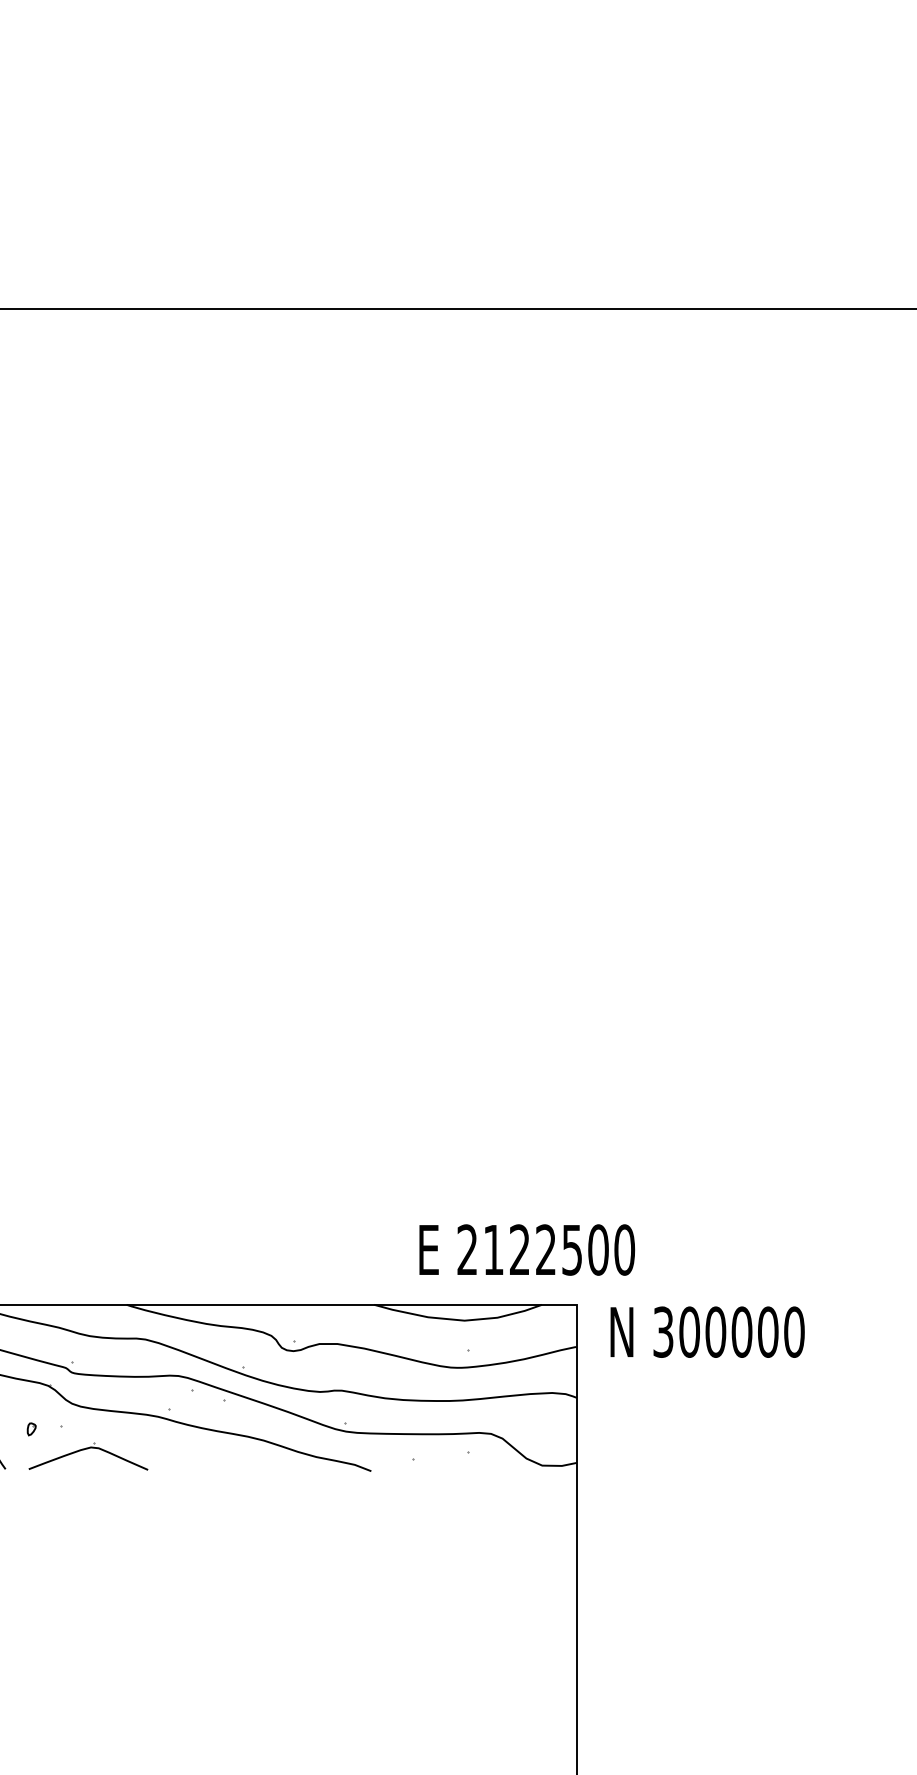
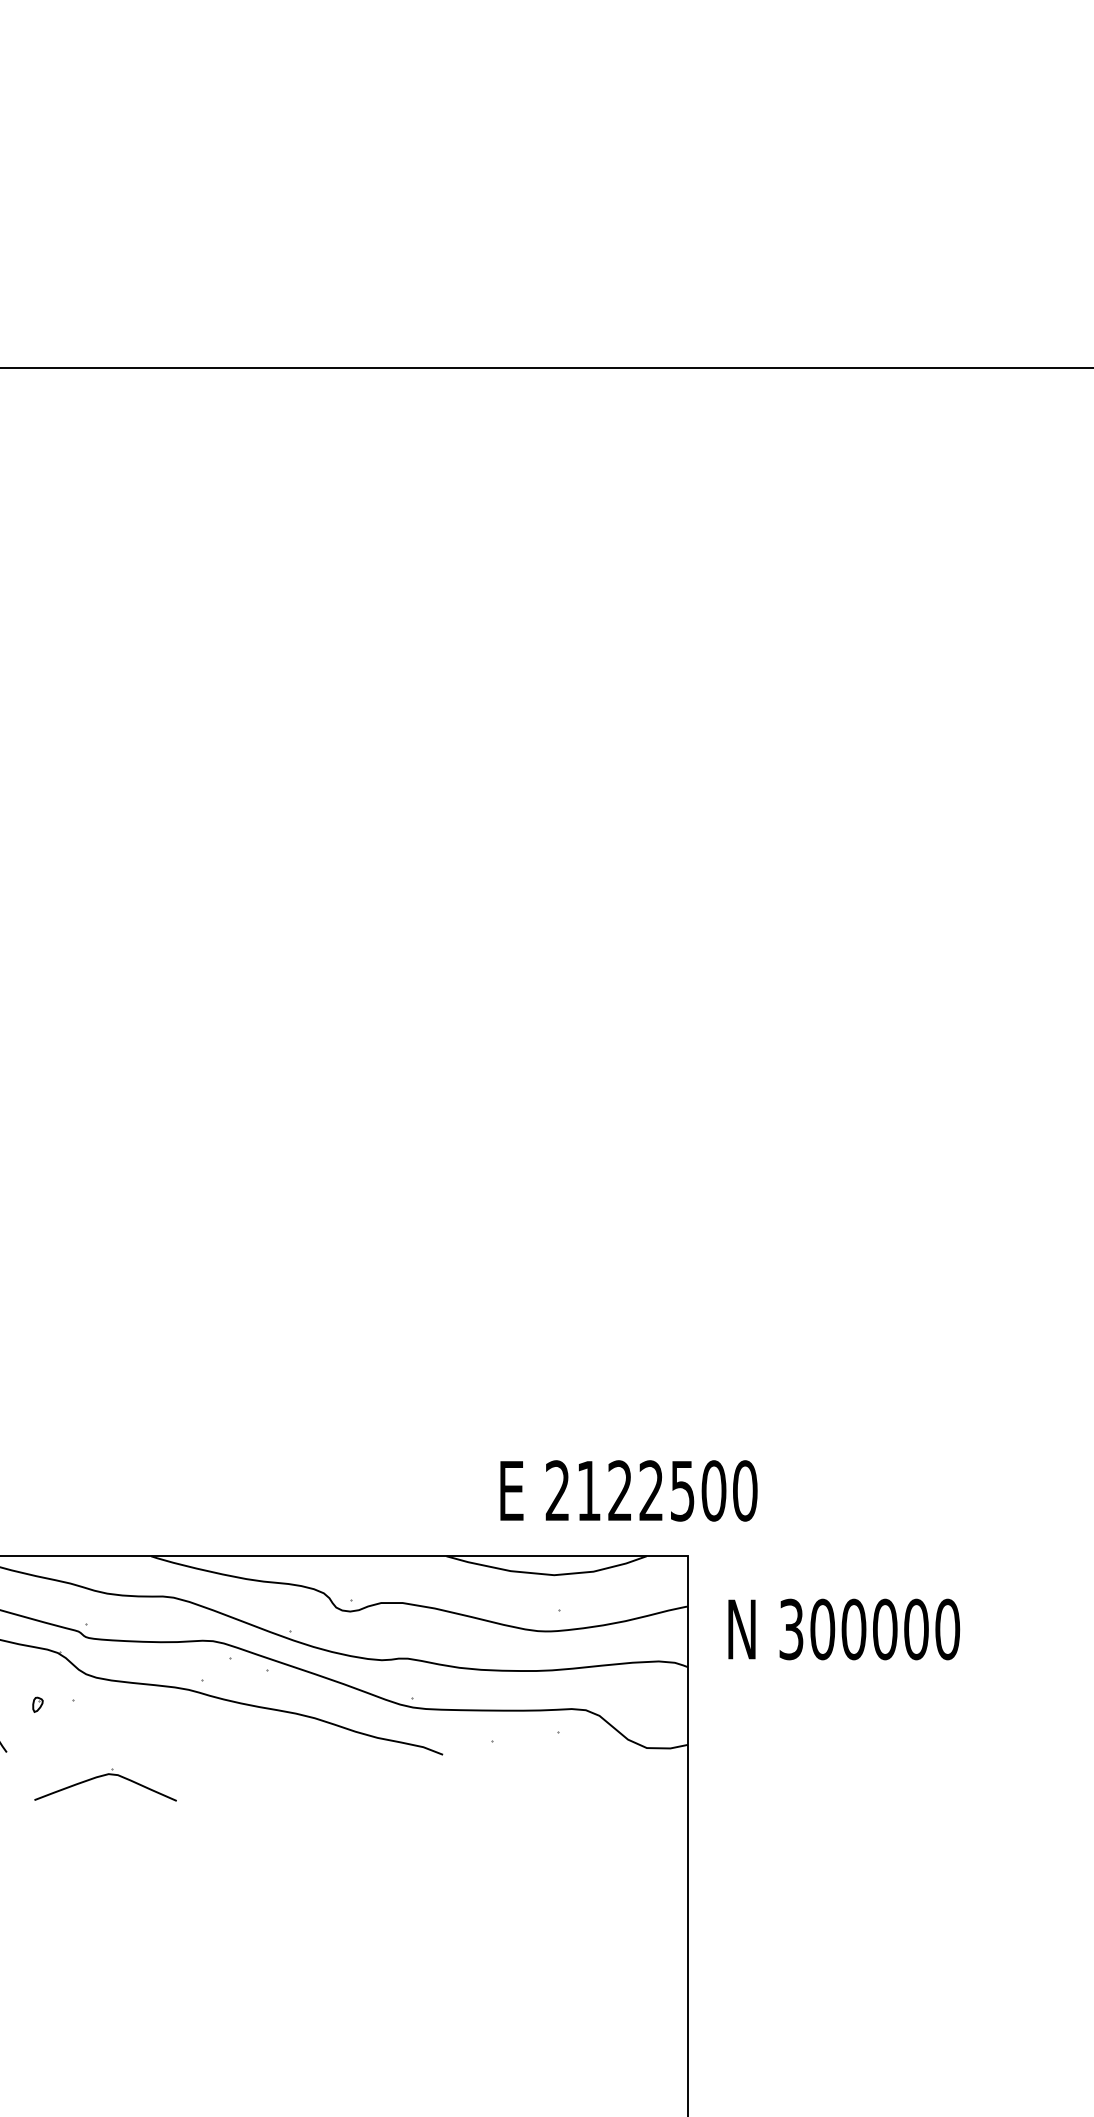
text: (707, 1331) -> (844, 1628), moved
part: (87, 1449) -> (104, 1776), moved

